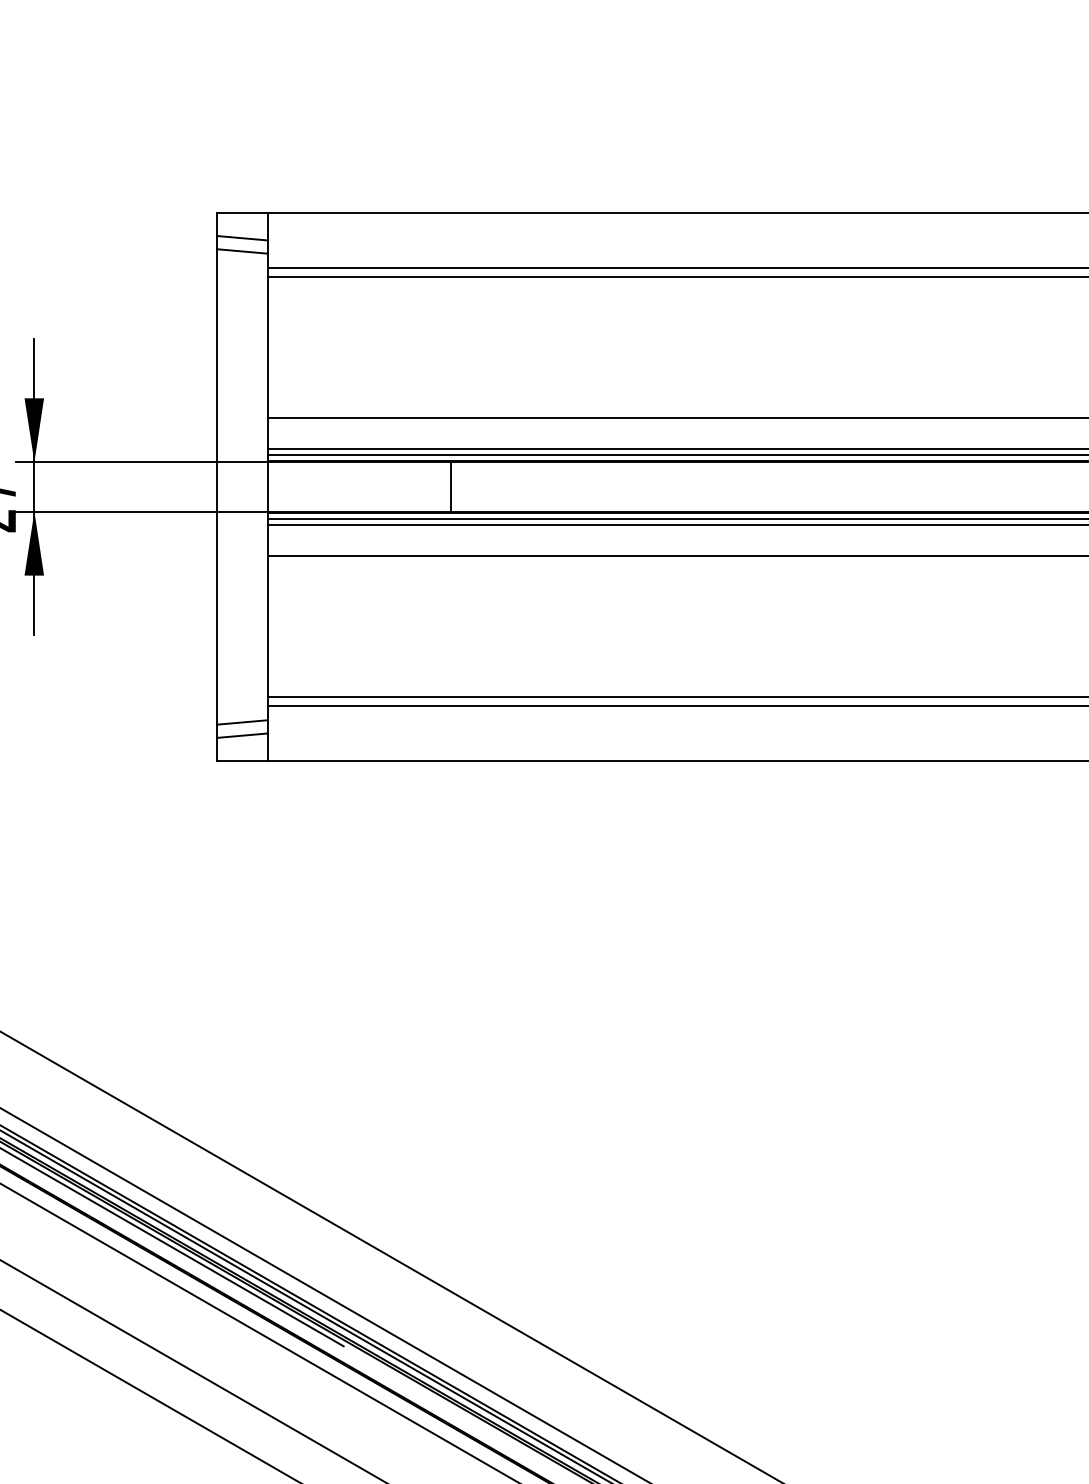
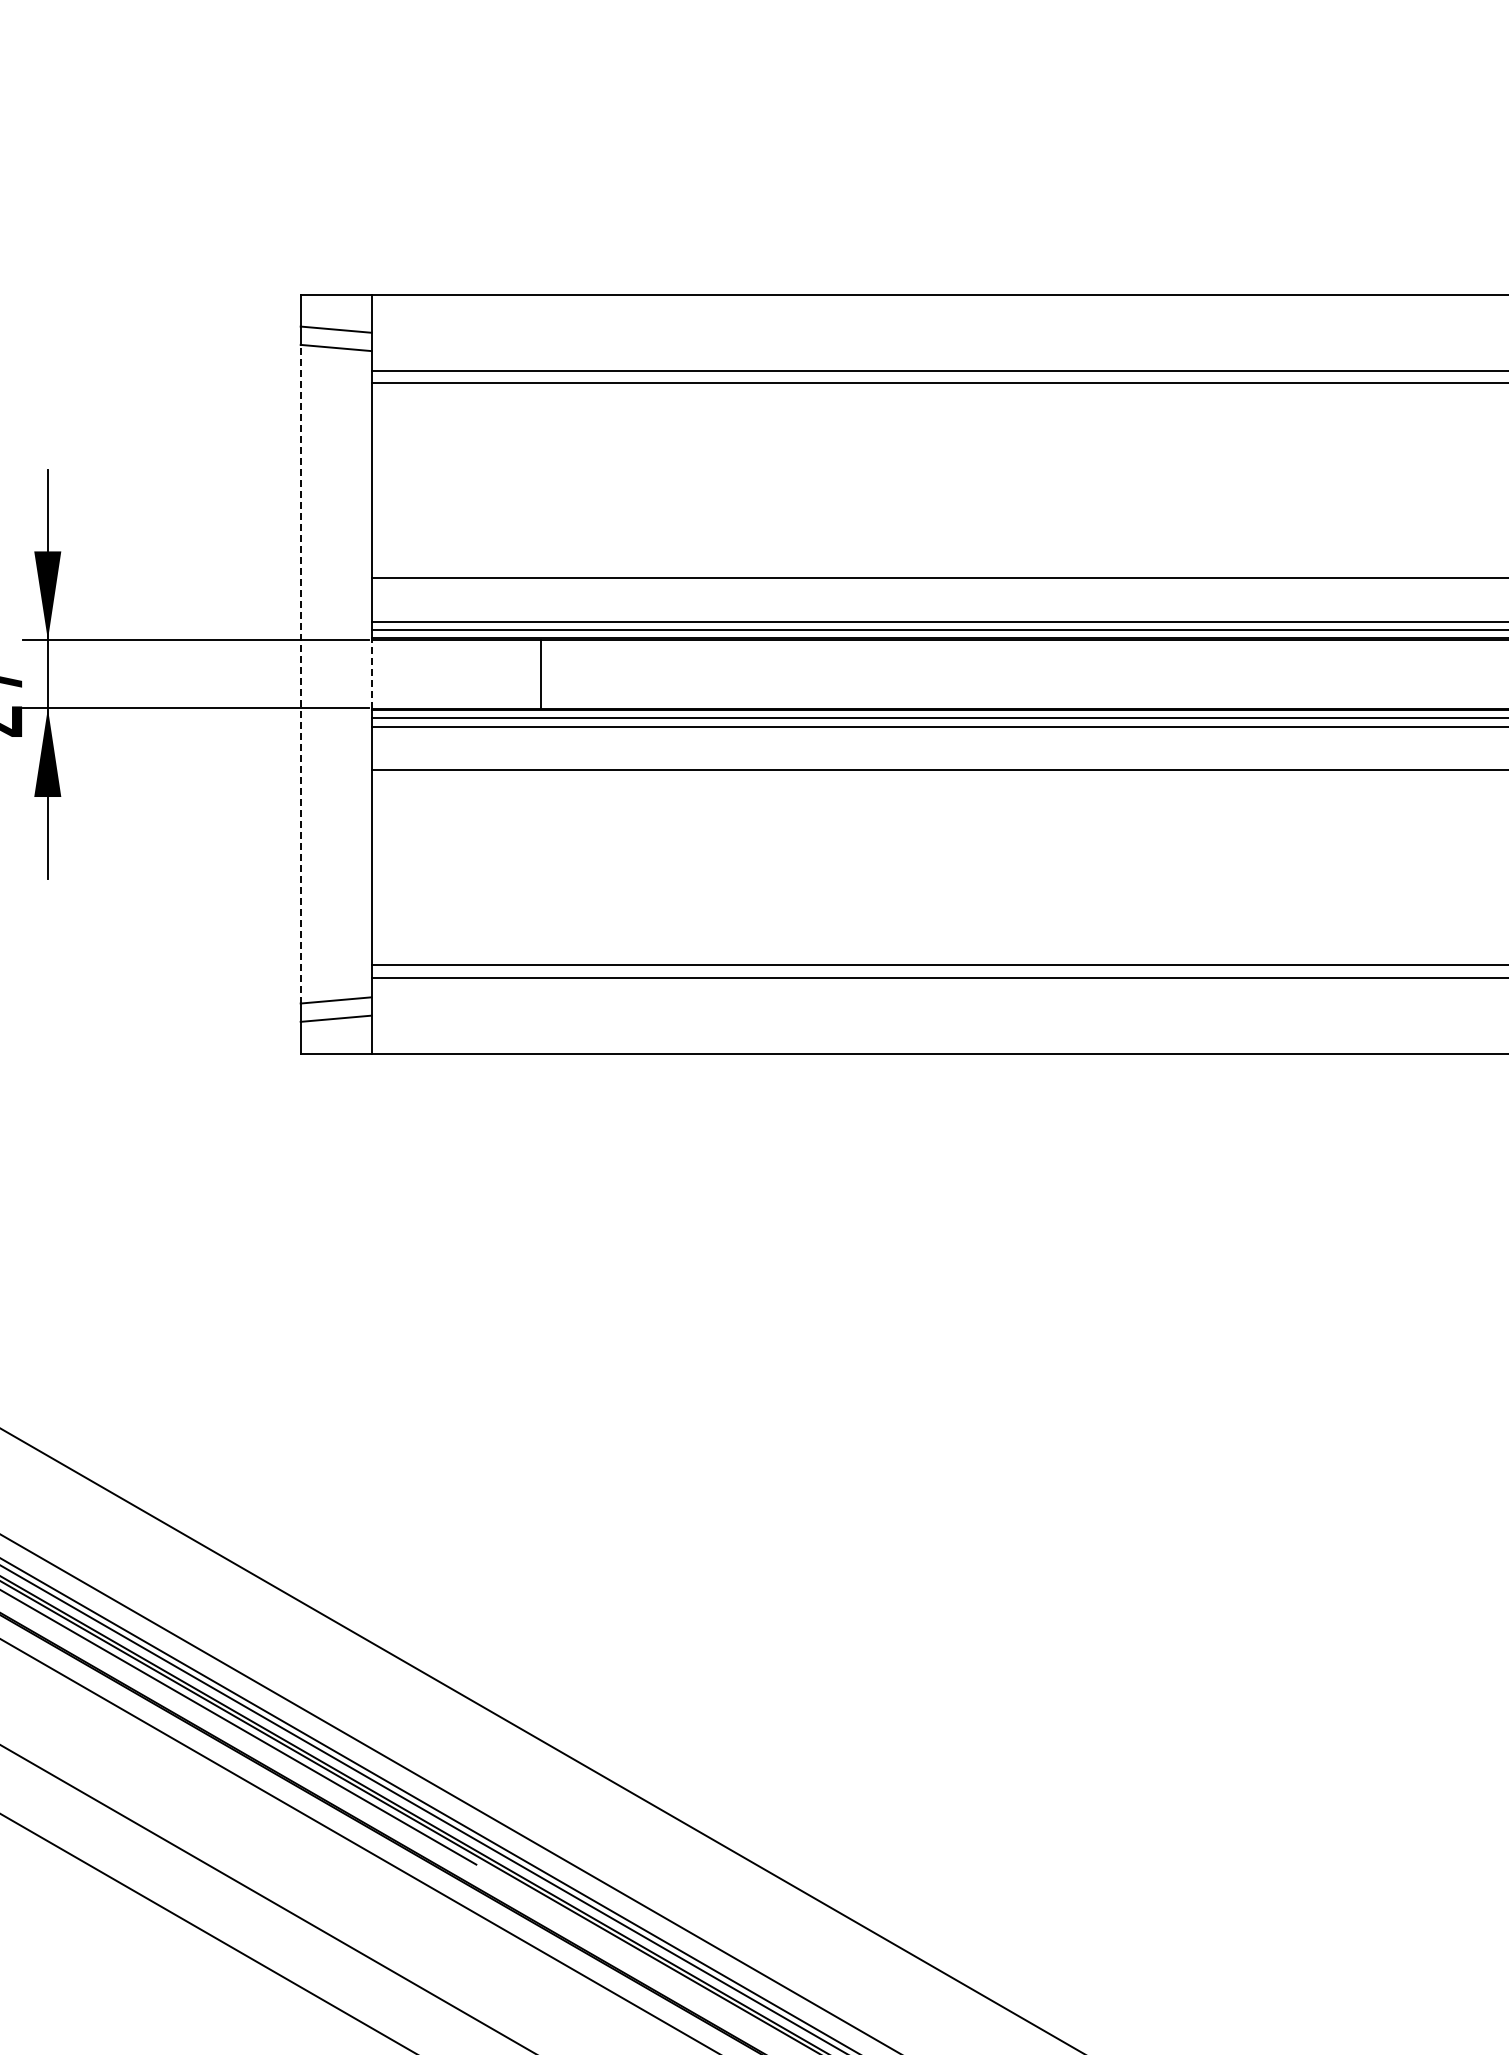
line: (216, 486) -> (300, 673), solid -> dashed
line: (268, 486) -> (371, 673), solid -> dashed
line: (450, 486) -> (541, 673), moved

